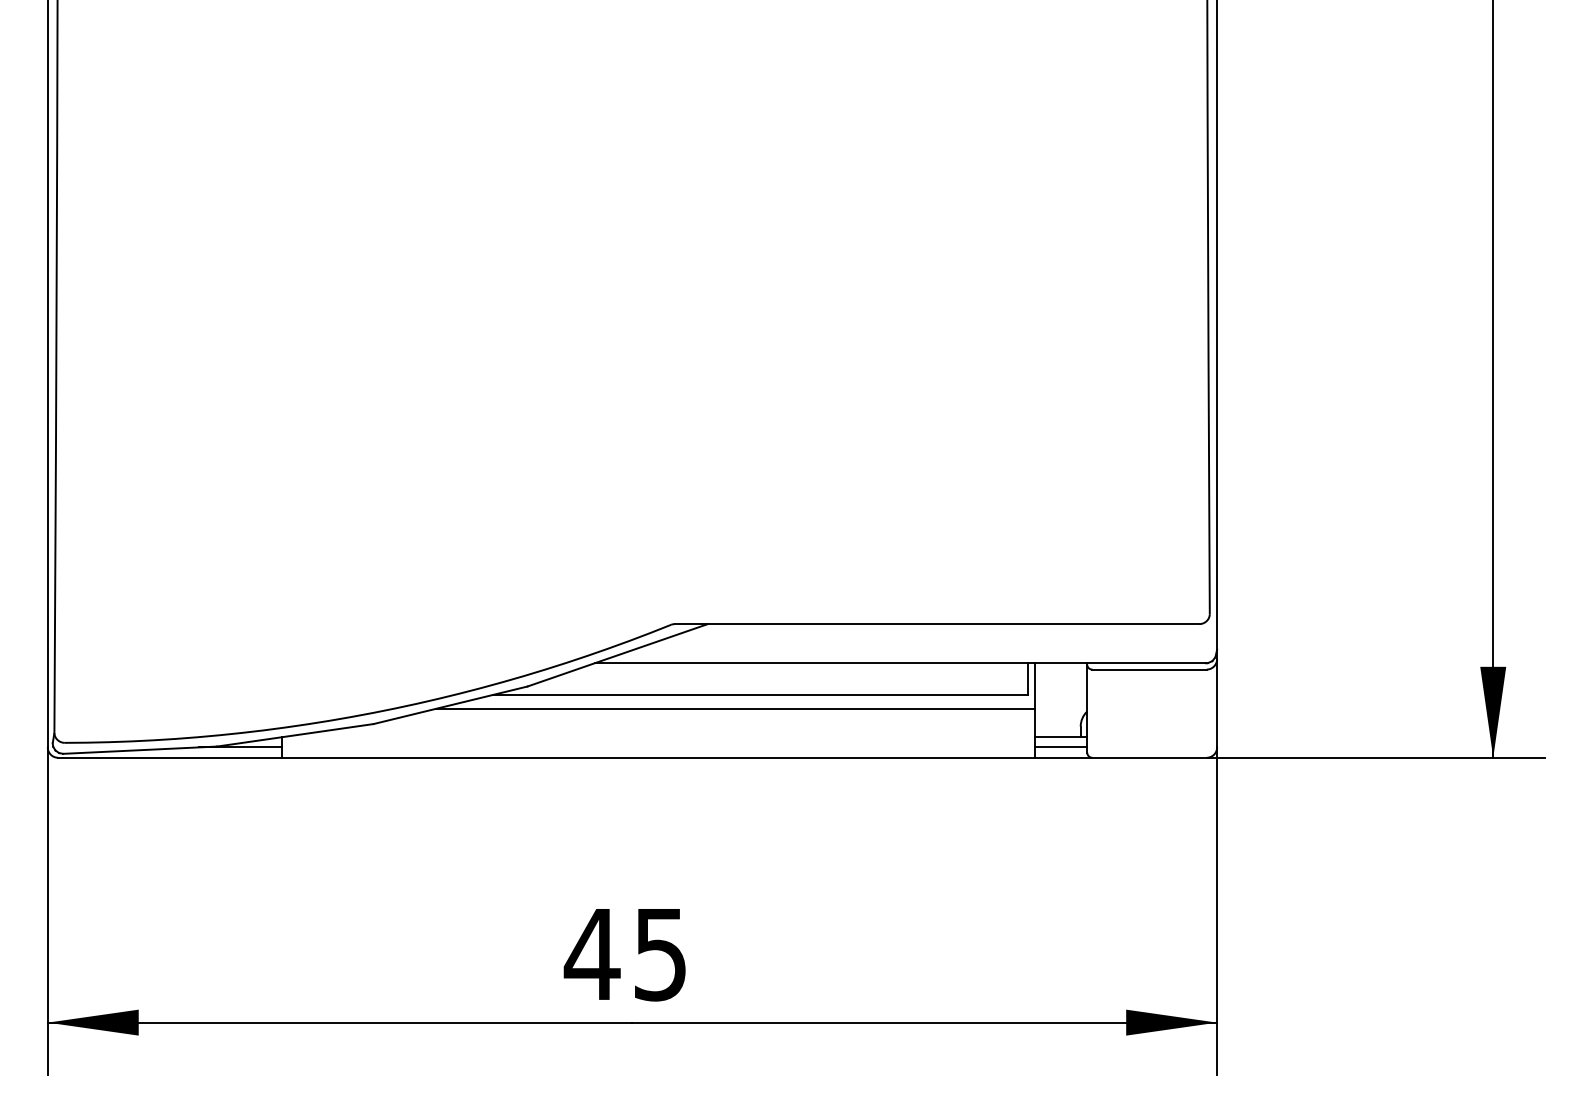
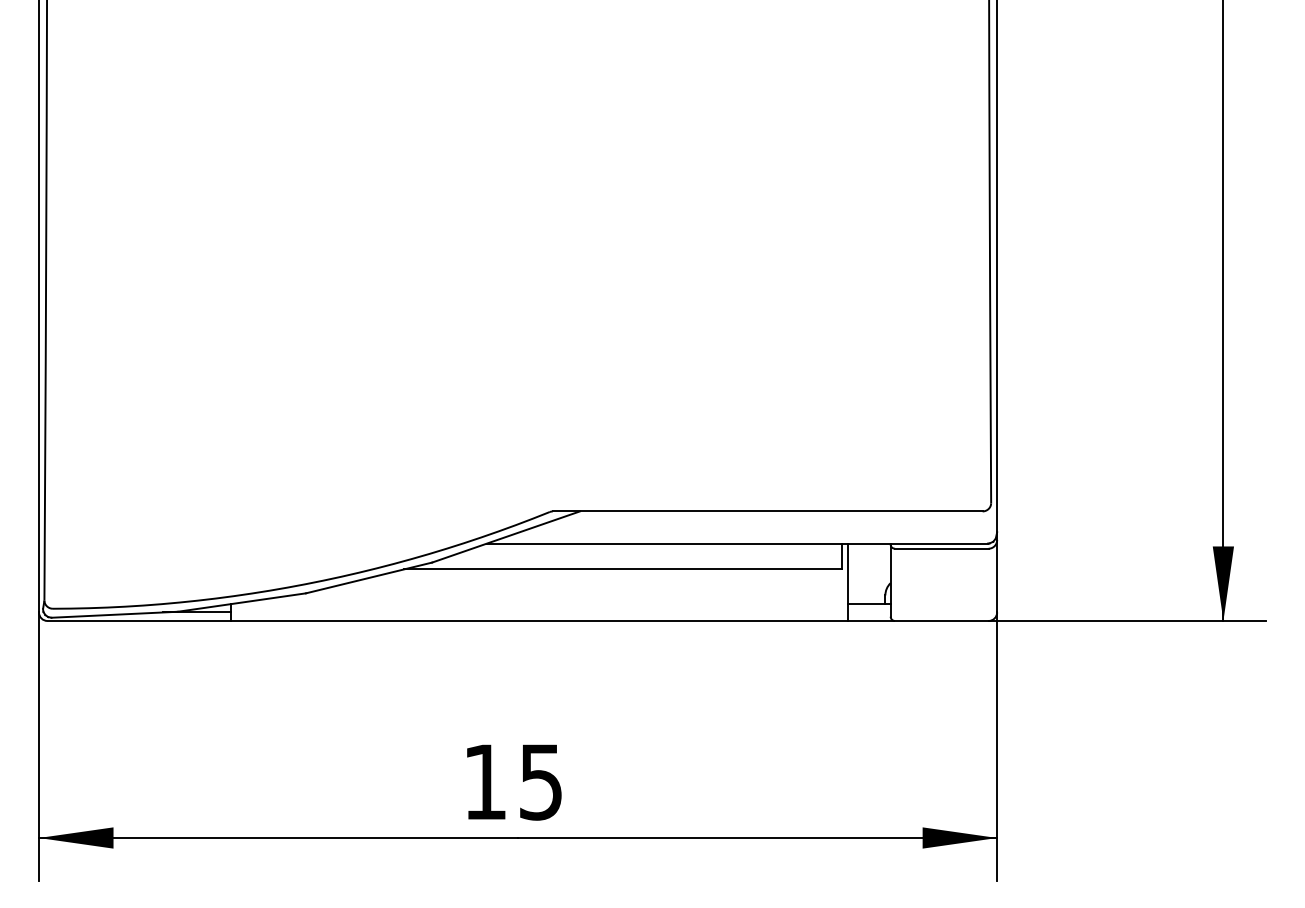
line: (735, 708) -> (602, 580), removed
line: (1061, 747) -> (869, 612), removed
text: (591, 954) -> (484, 782), 45 -> 15

